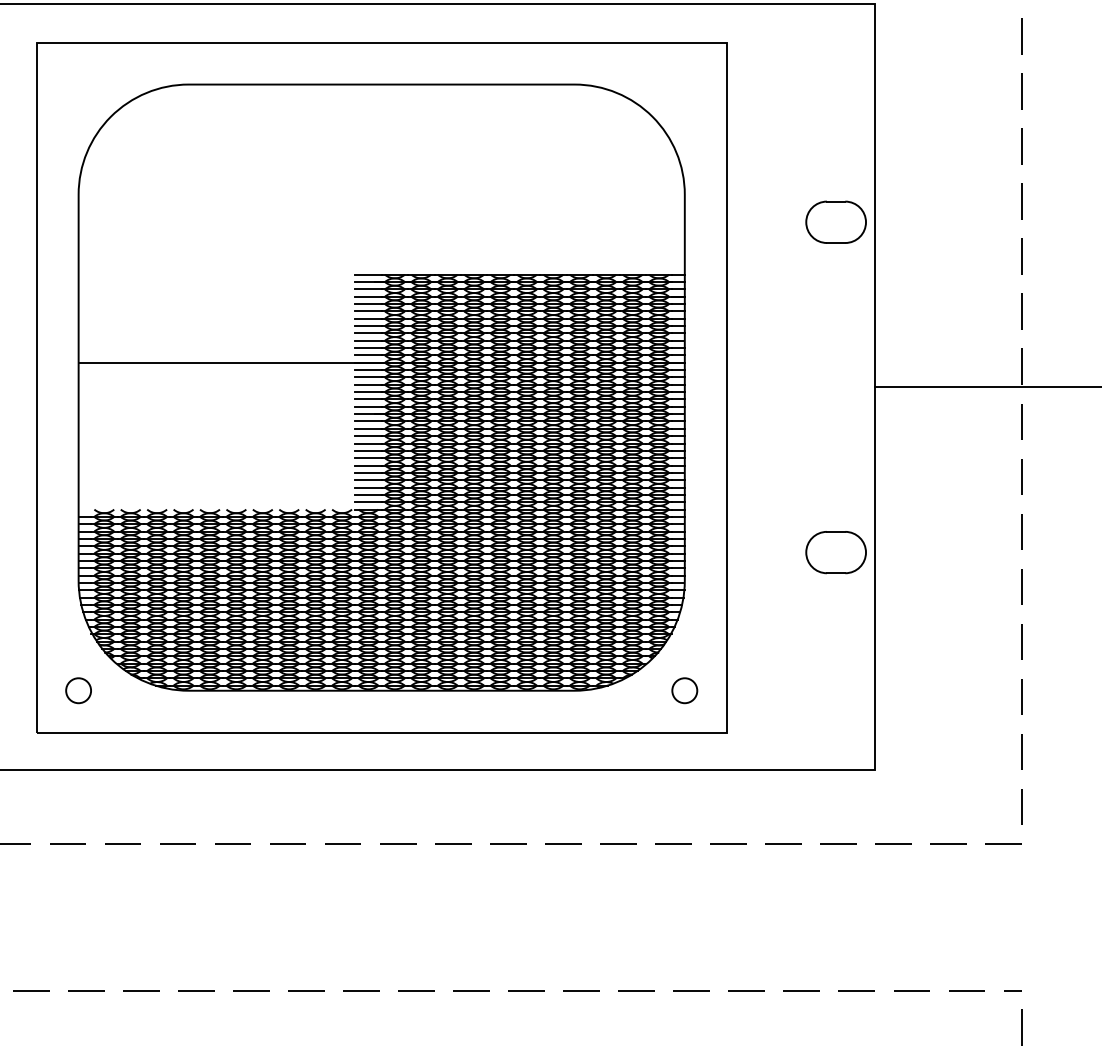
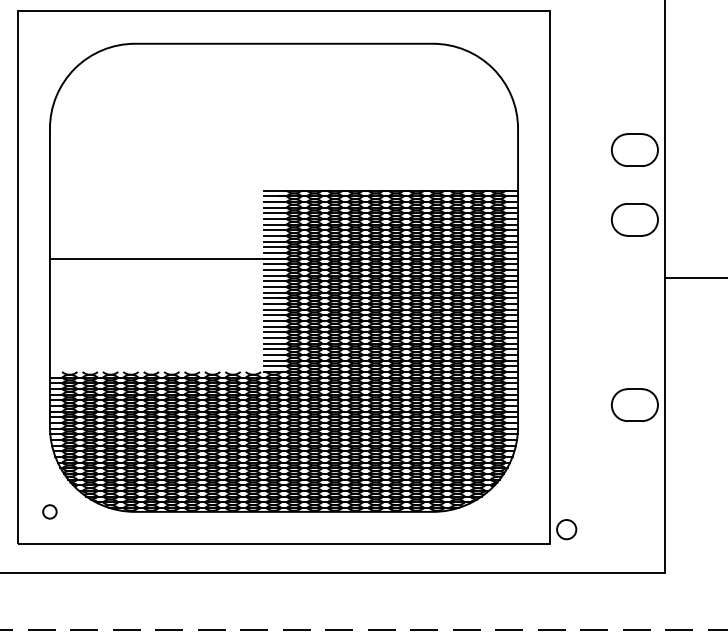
part: (835, 312) -> (634, 219), added
circle: (78, 690) -> (49, 511), size x0.7
circle: (684, 690) -> (566, 529), moved

